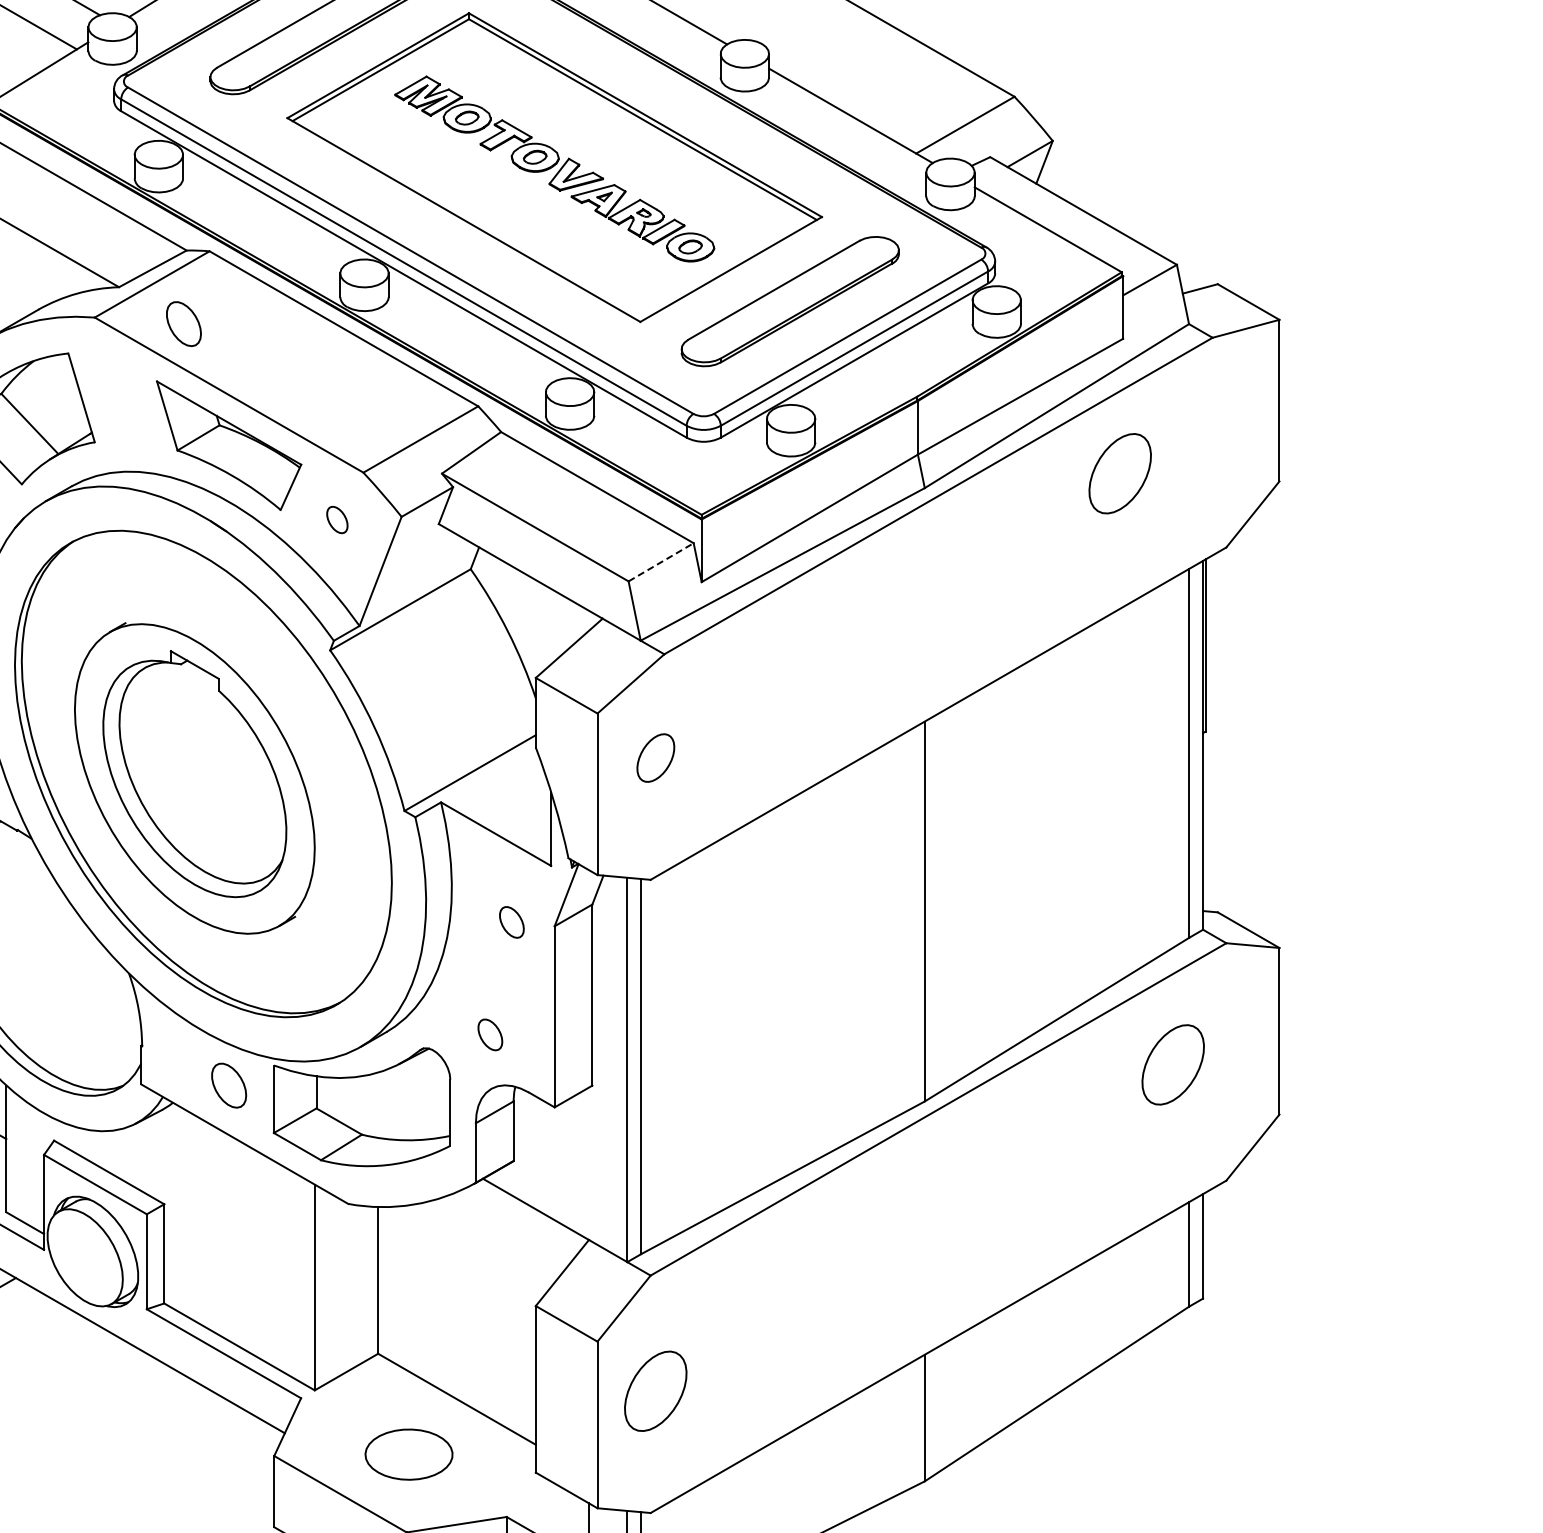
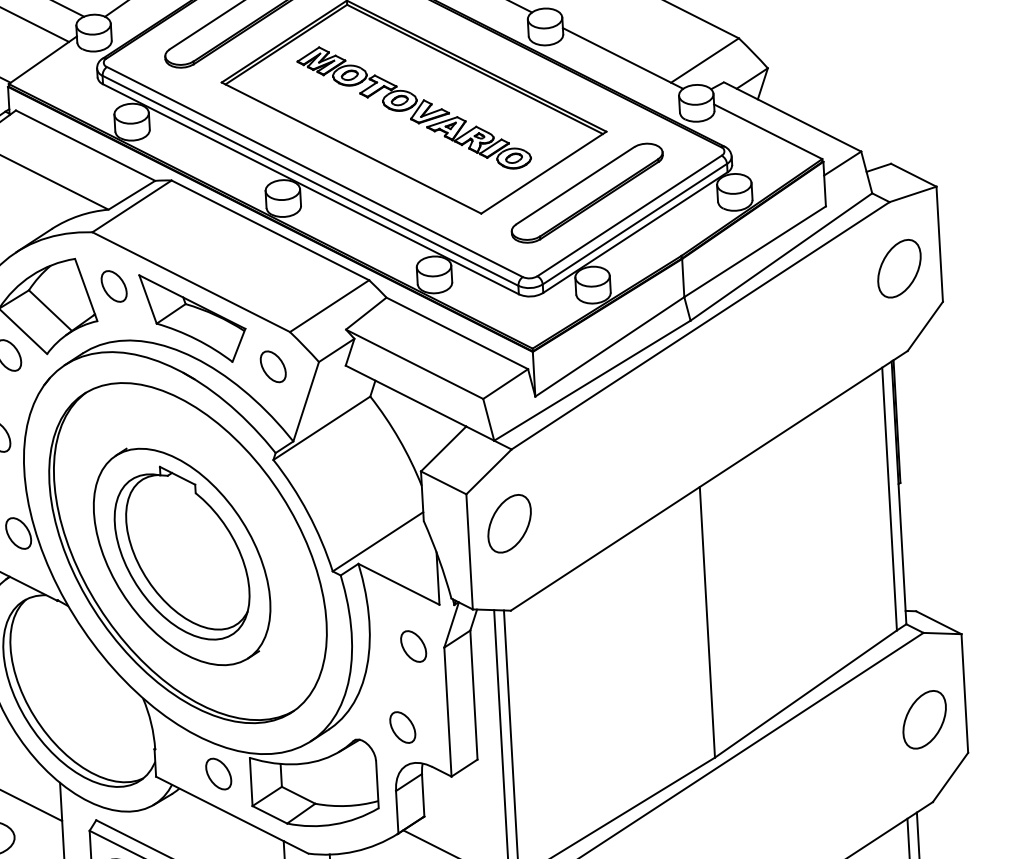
part: (183, 324) -> (113, 286), moved
part: (1119, 473) -> (898, 268), moved
part: (337, 519) -> (273, 366), size x1.67
line: (661, 562) -> (505, 384), dashed -> solid
part: (655, 757) -> (509, 523), size x1.67
part: (511, 922) -> (413, 646), size x1.43
part: (490, 1034) -> (402, 727), size x1.43
part: (1172, 1064) -> (924, 719), moved

